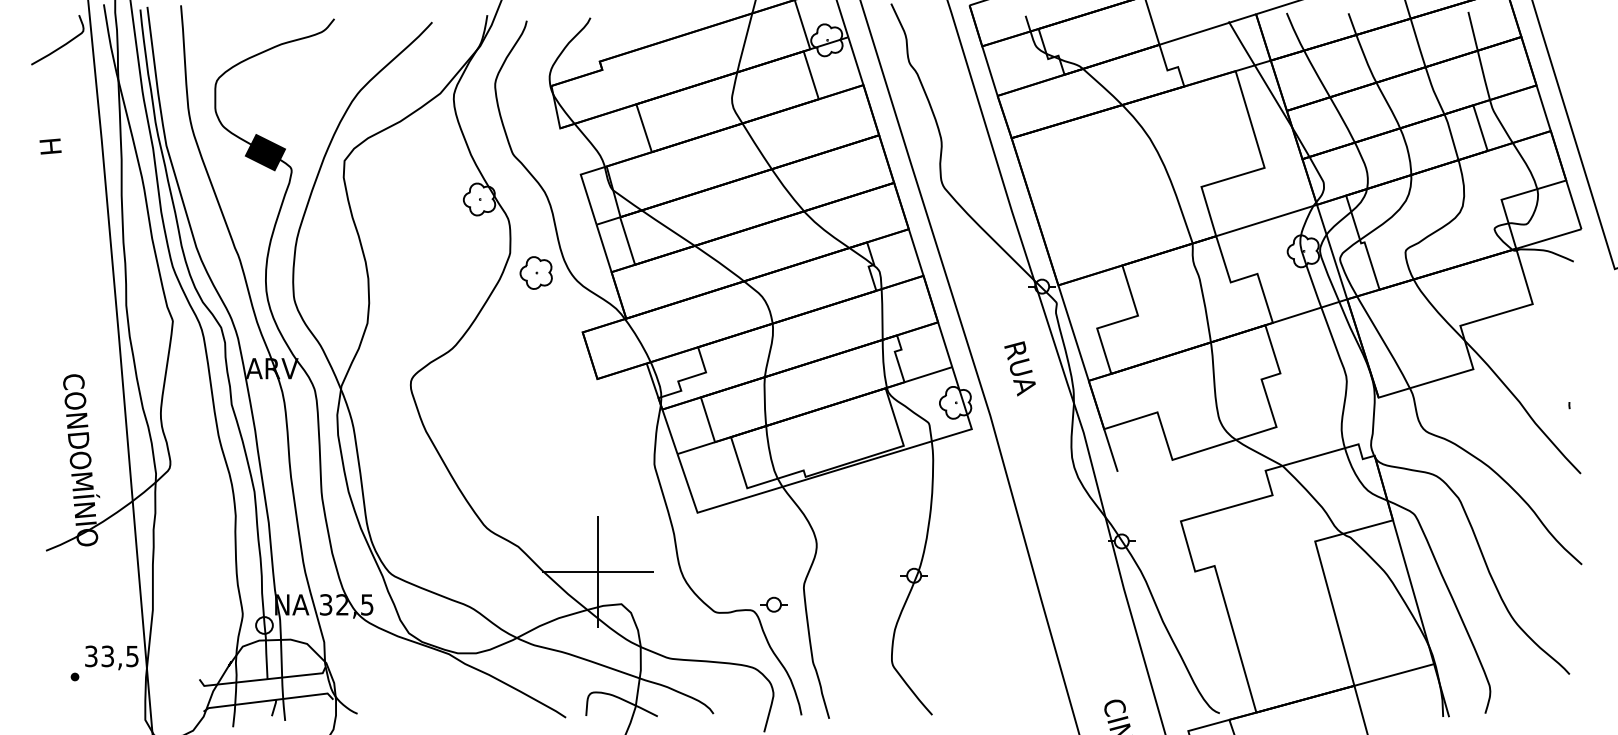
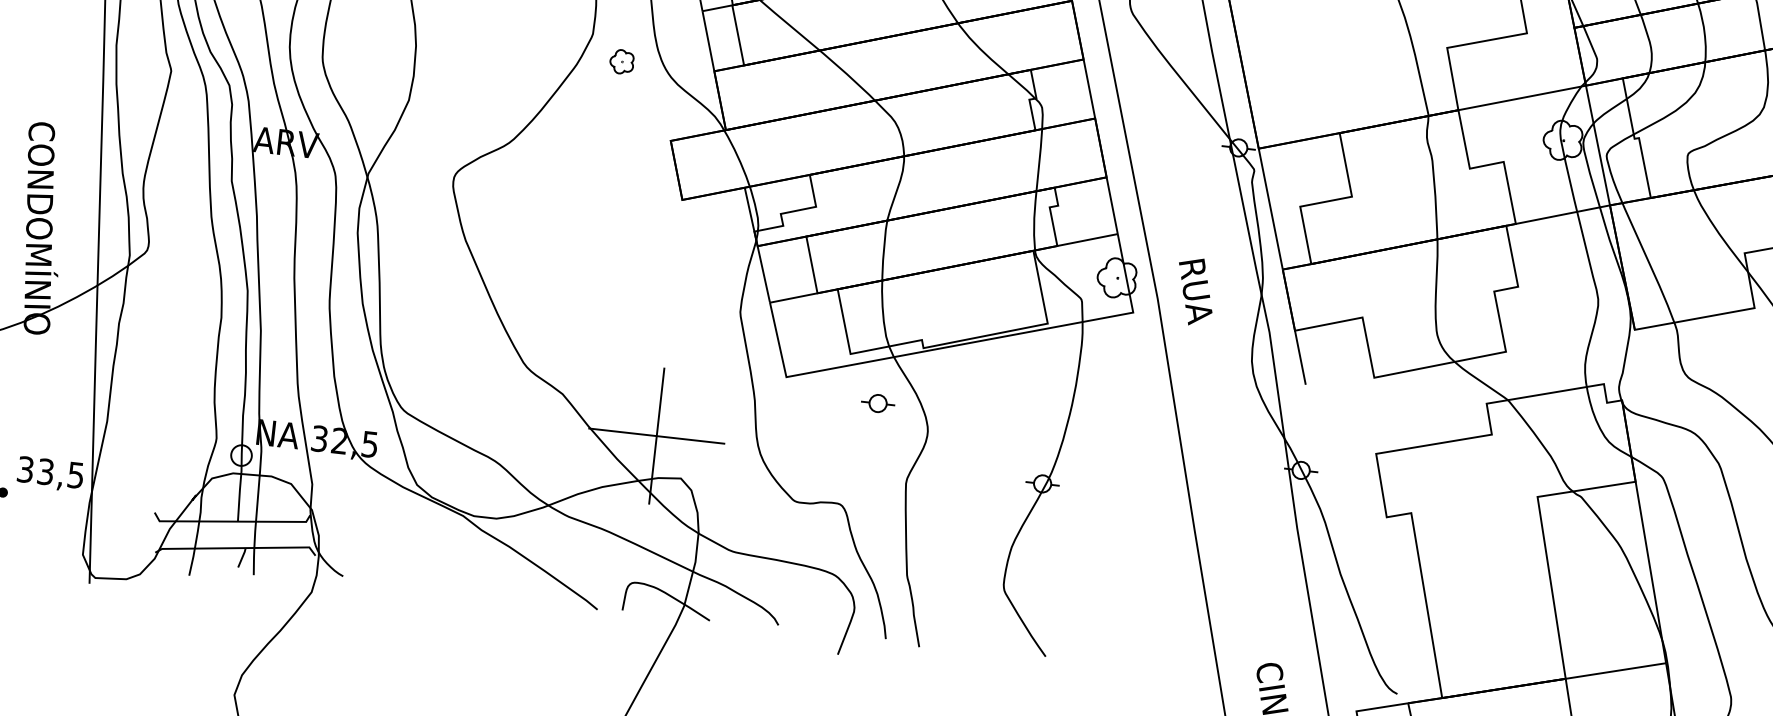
part: (535, 272) -> (621, 61), size x0.6
text: (1019, 368) -> (1194, 291), moved
part: (773, 604) -> (877, 403), moved

